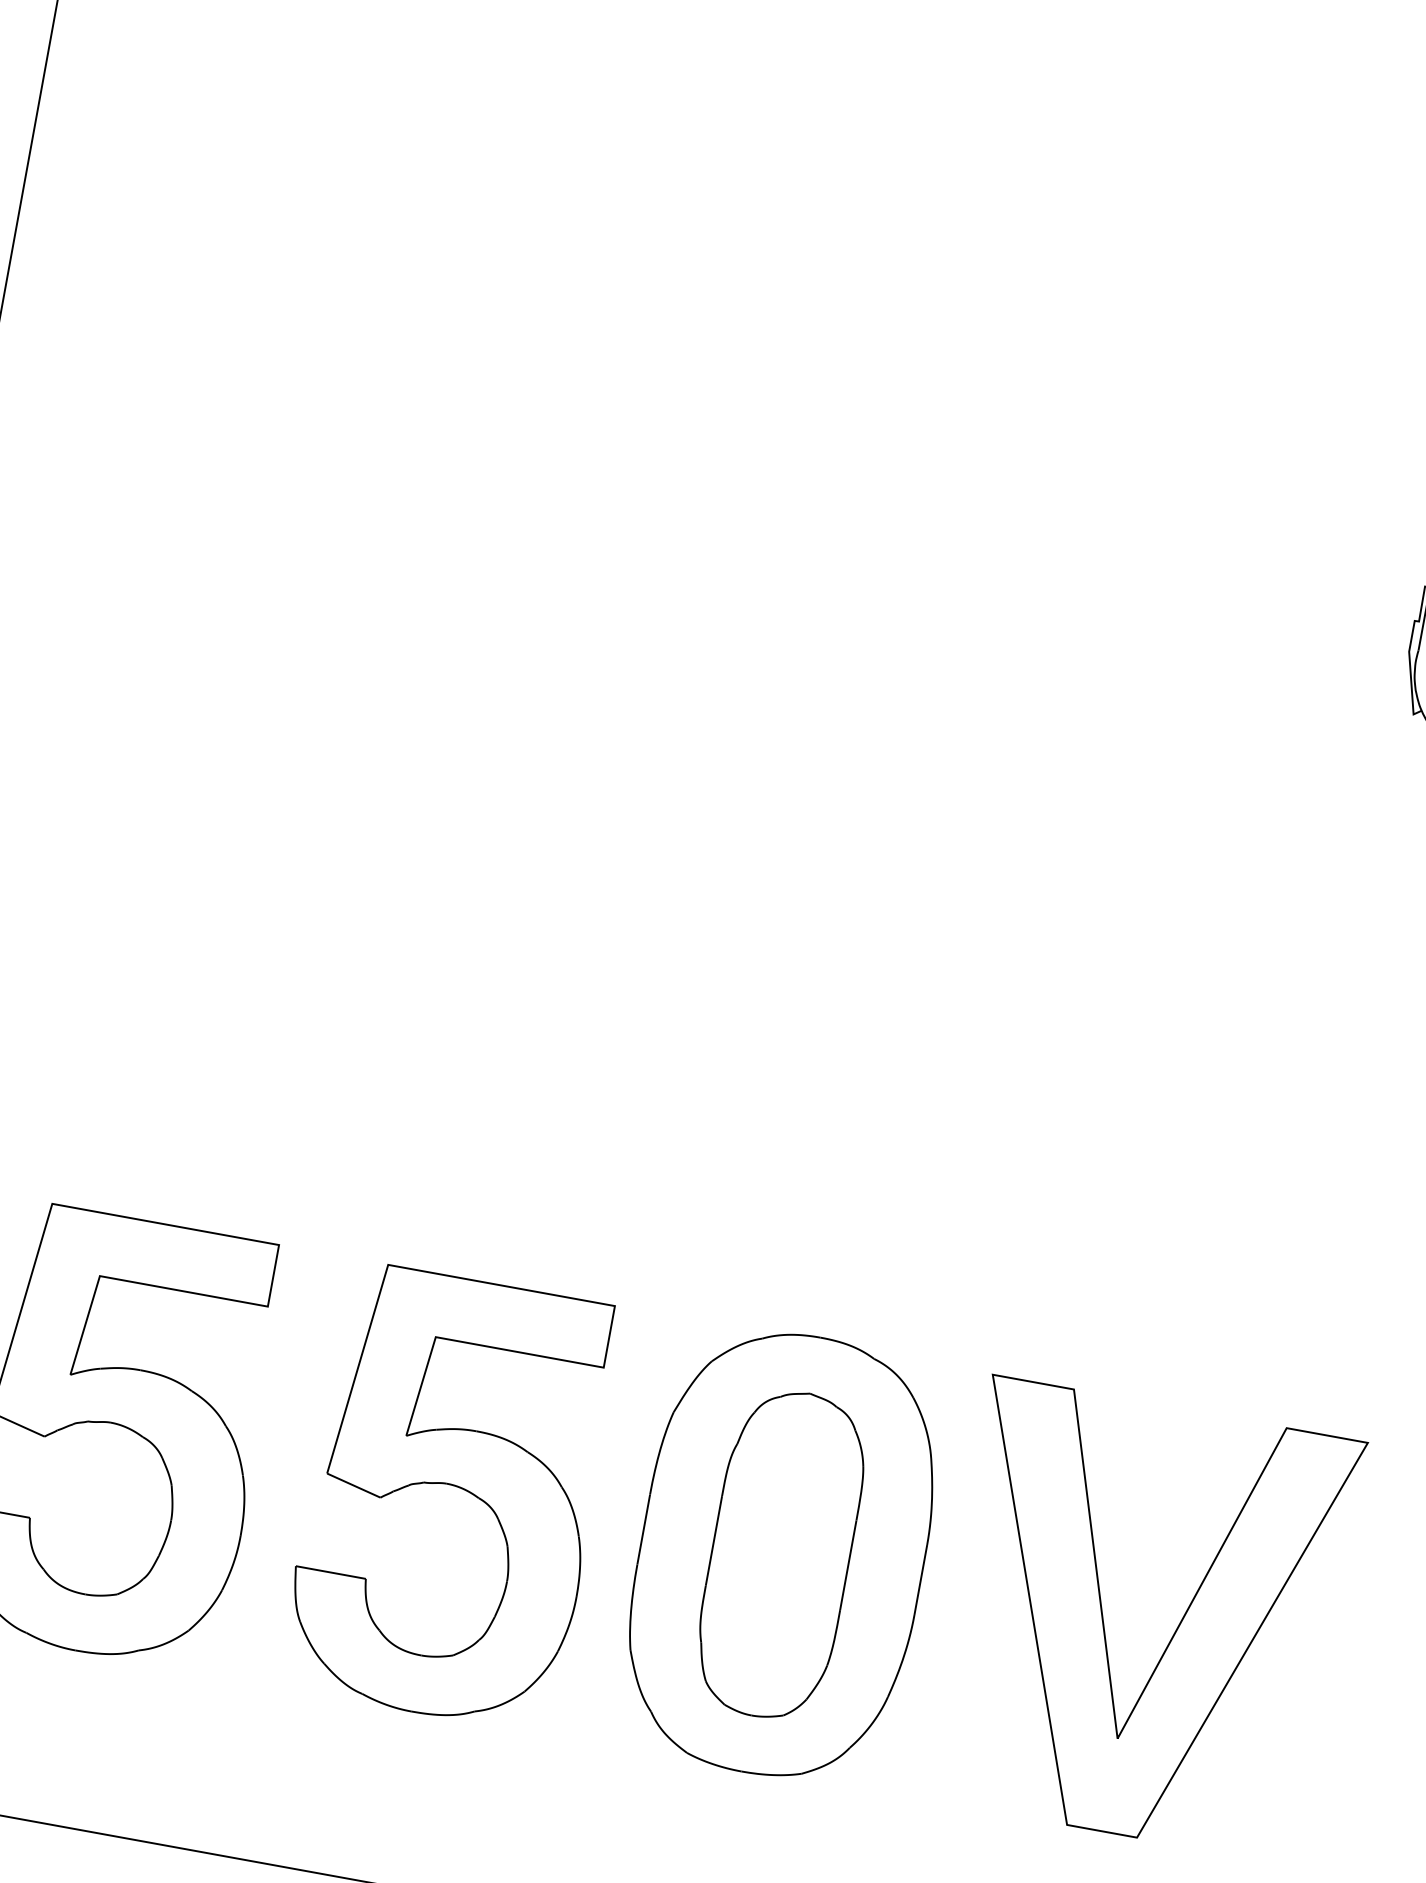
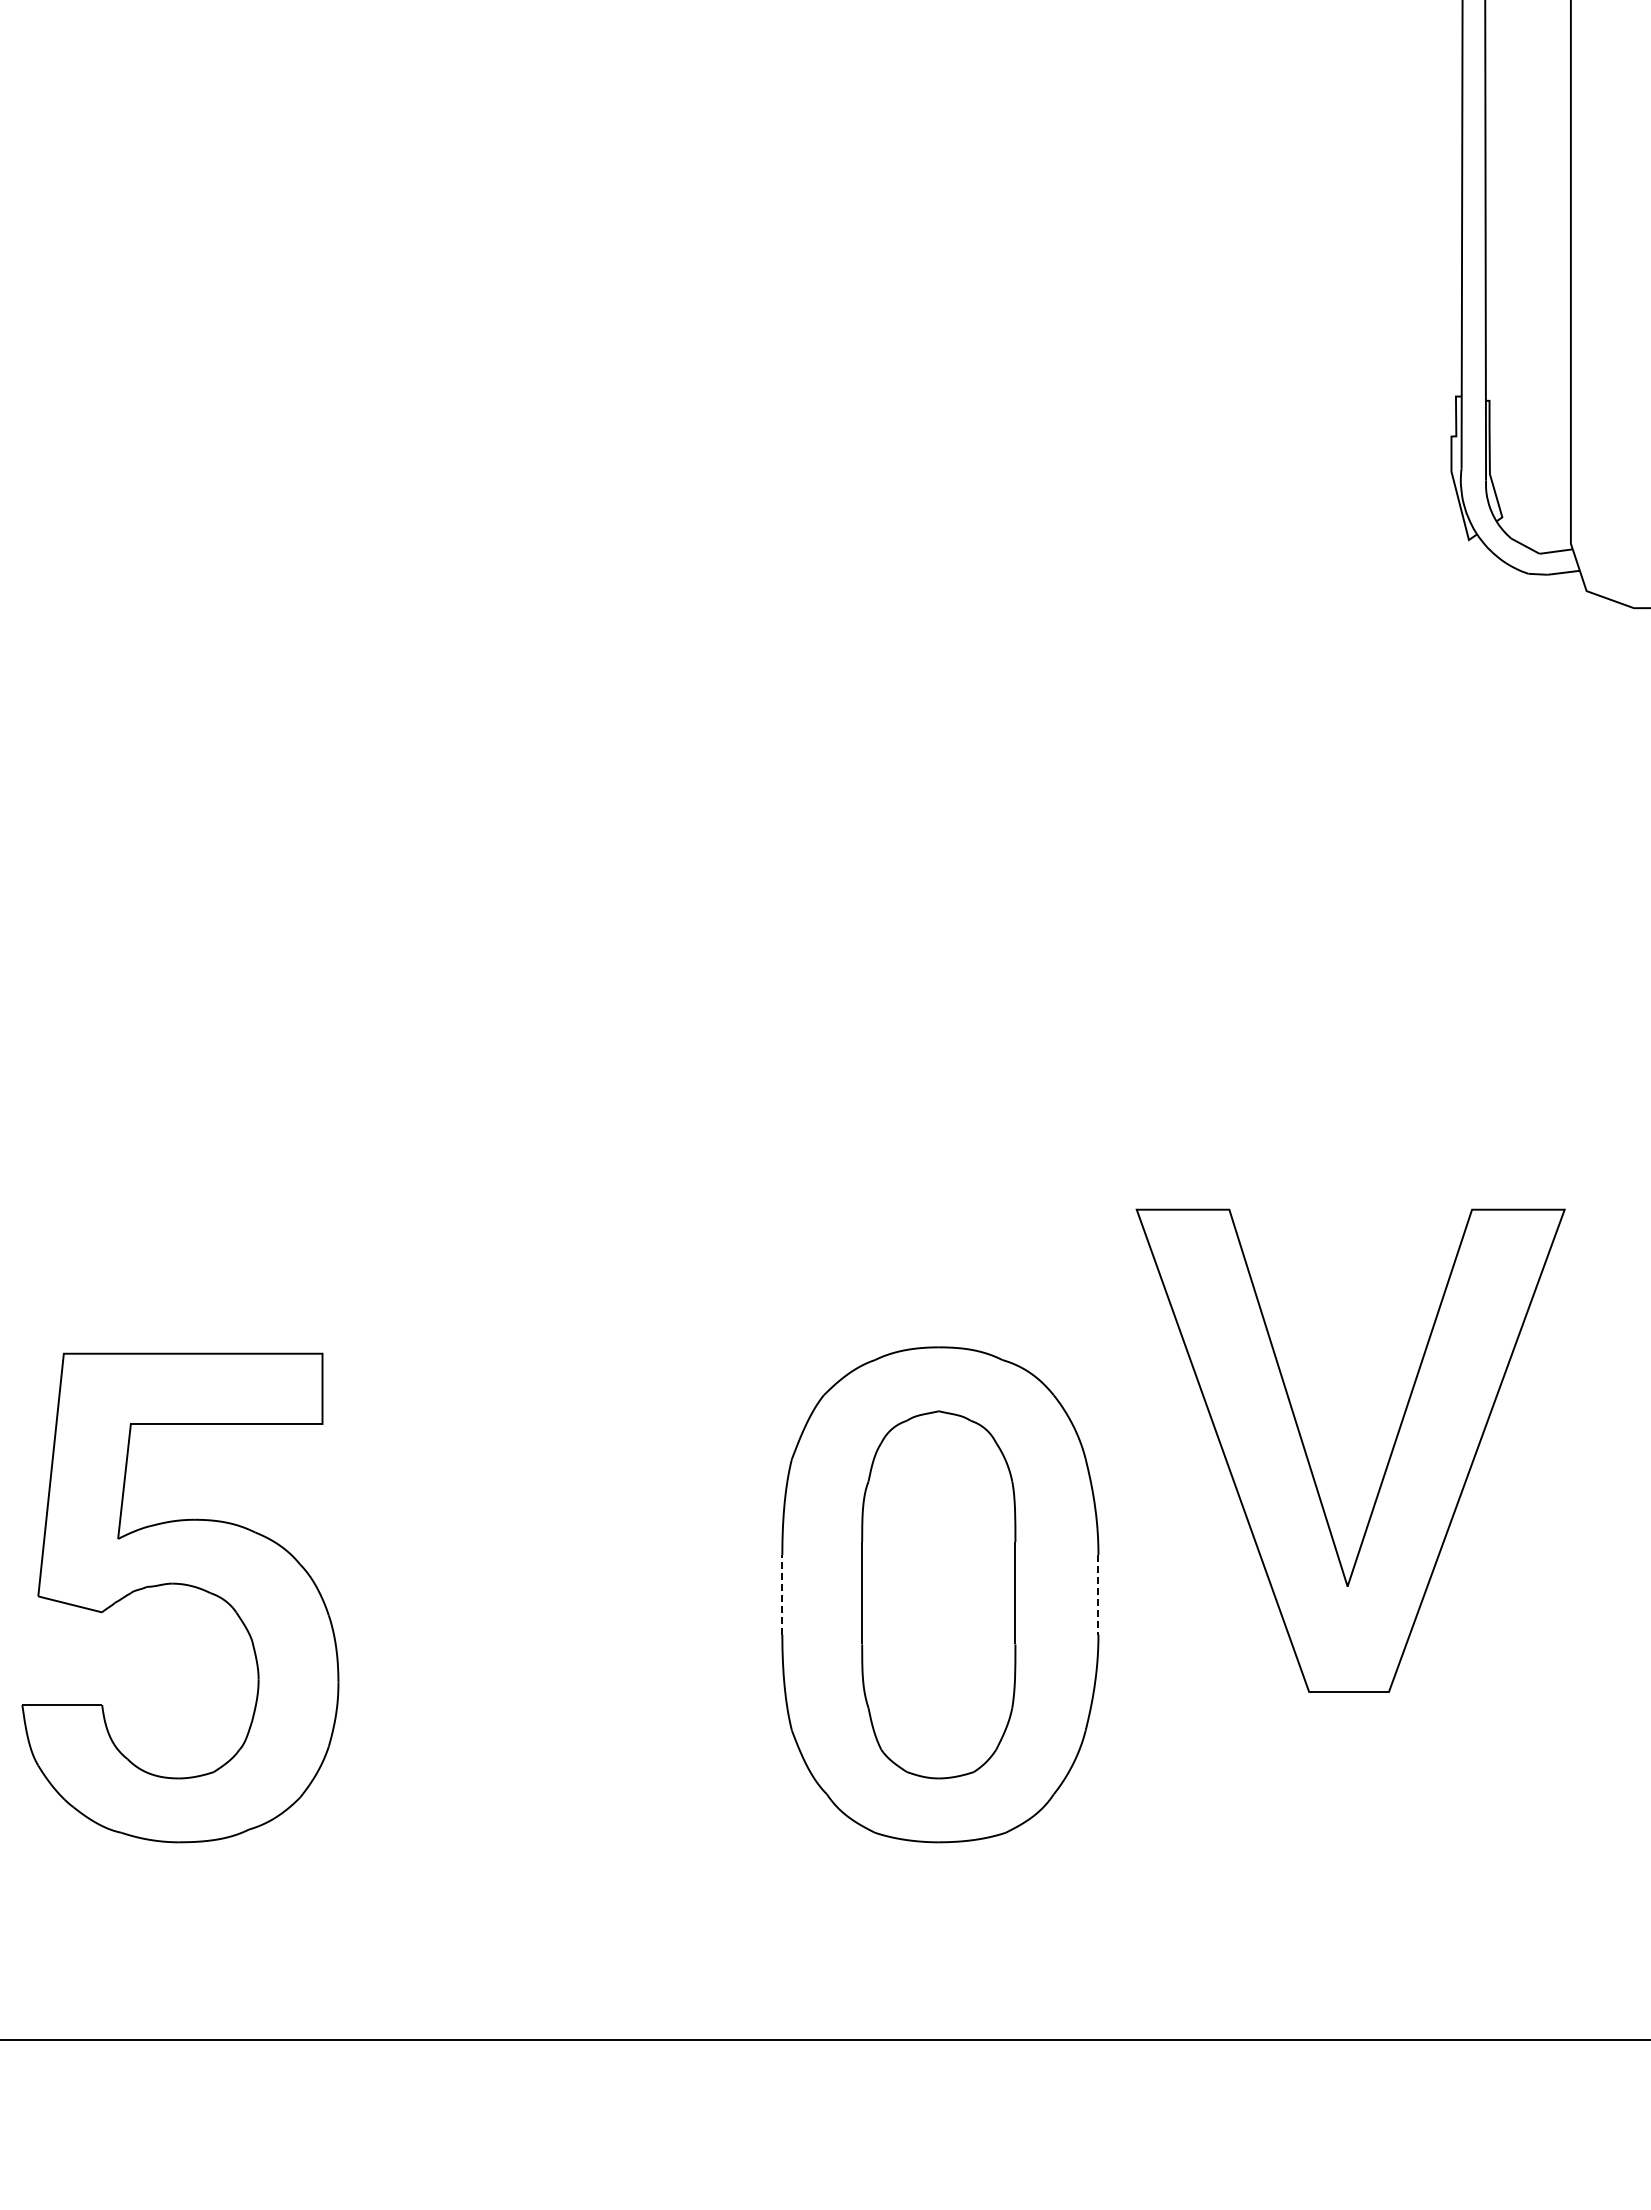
part: (454, 1486) -> (564, 1585), removed
line: (643, 1529) -> (782, 1594), solid -> dashed
line: (920, 1579) -> (1098, 1594), solid -> dashed
part: (1172, 1636) -> (1387, 1462), moved

